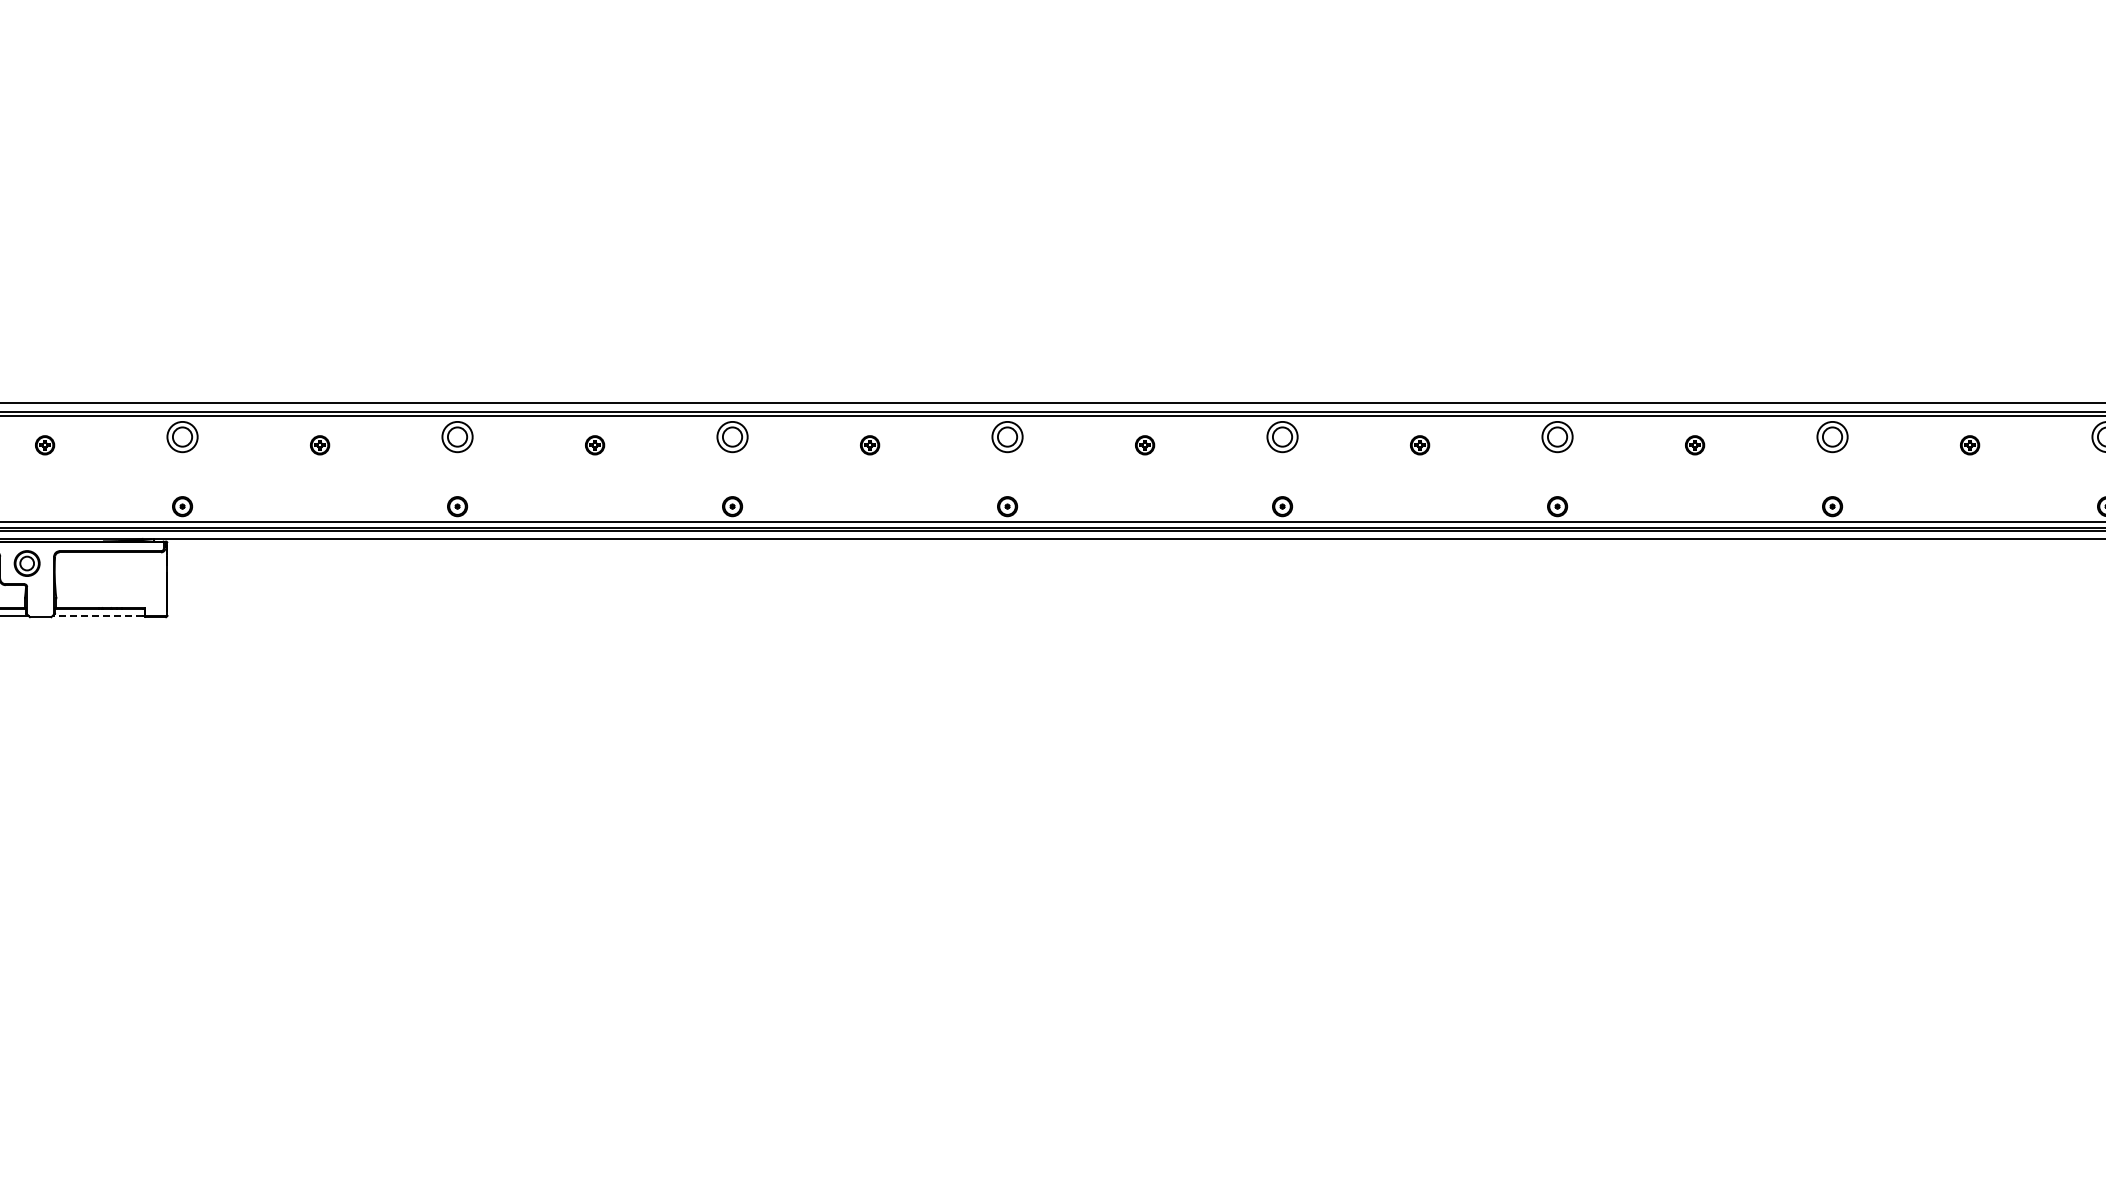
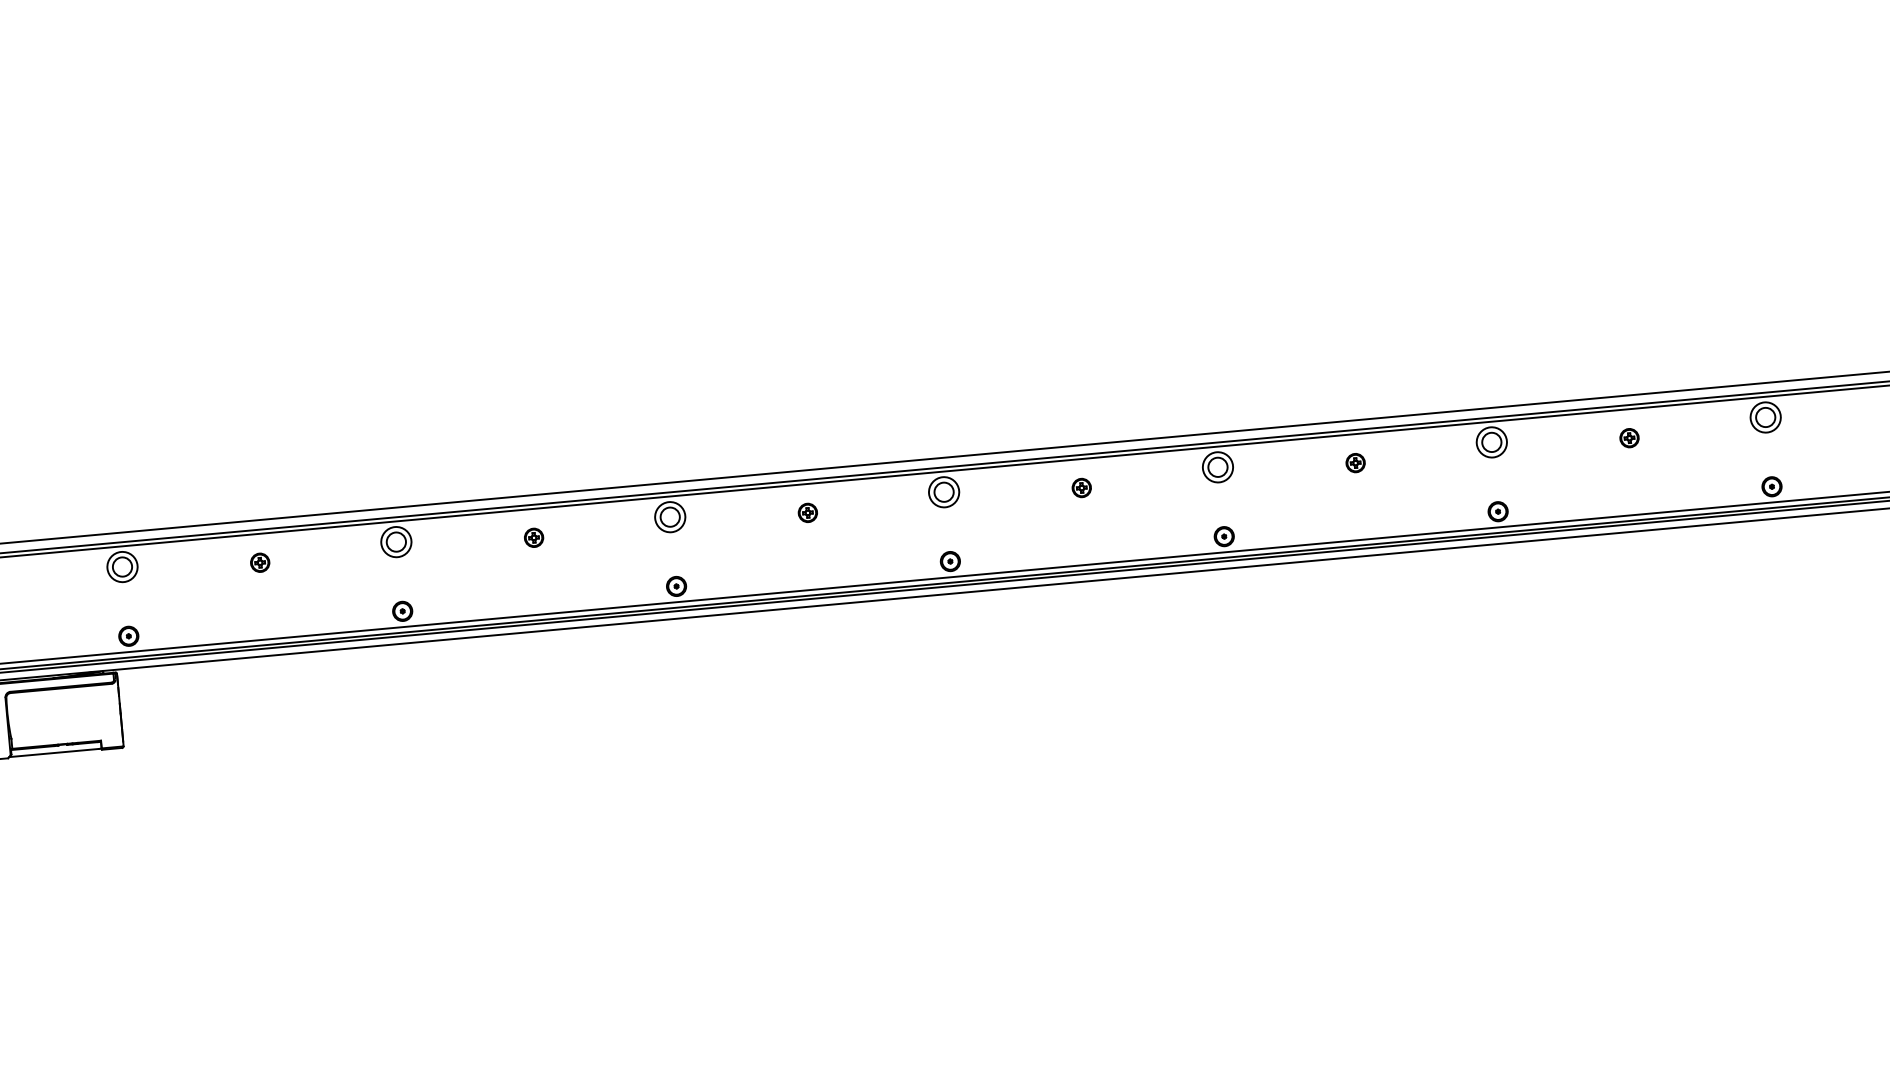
line: (97, 616) -> (54, 753), dashed -> solid

